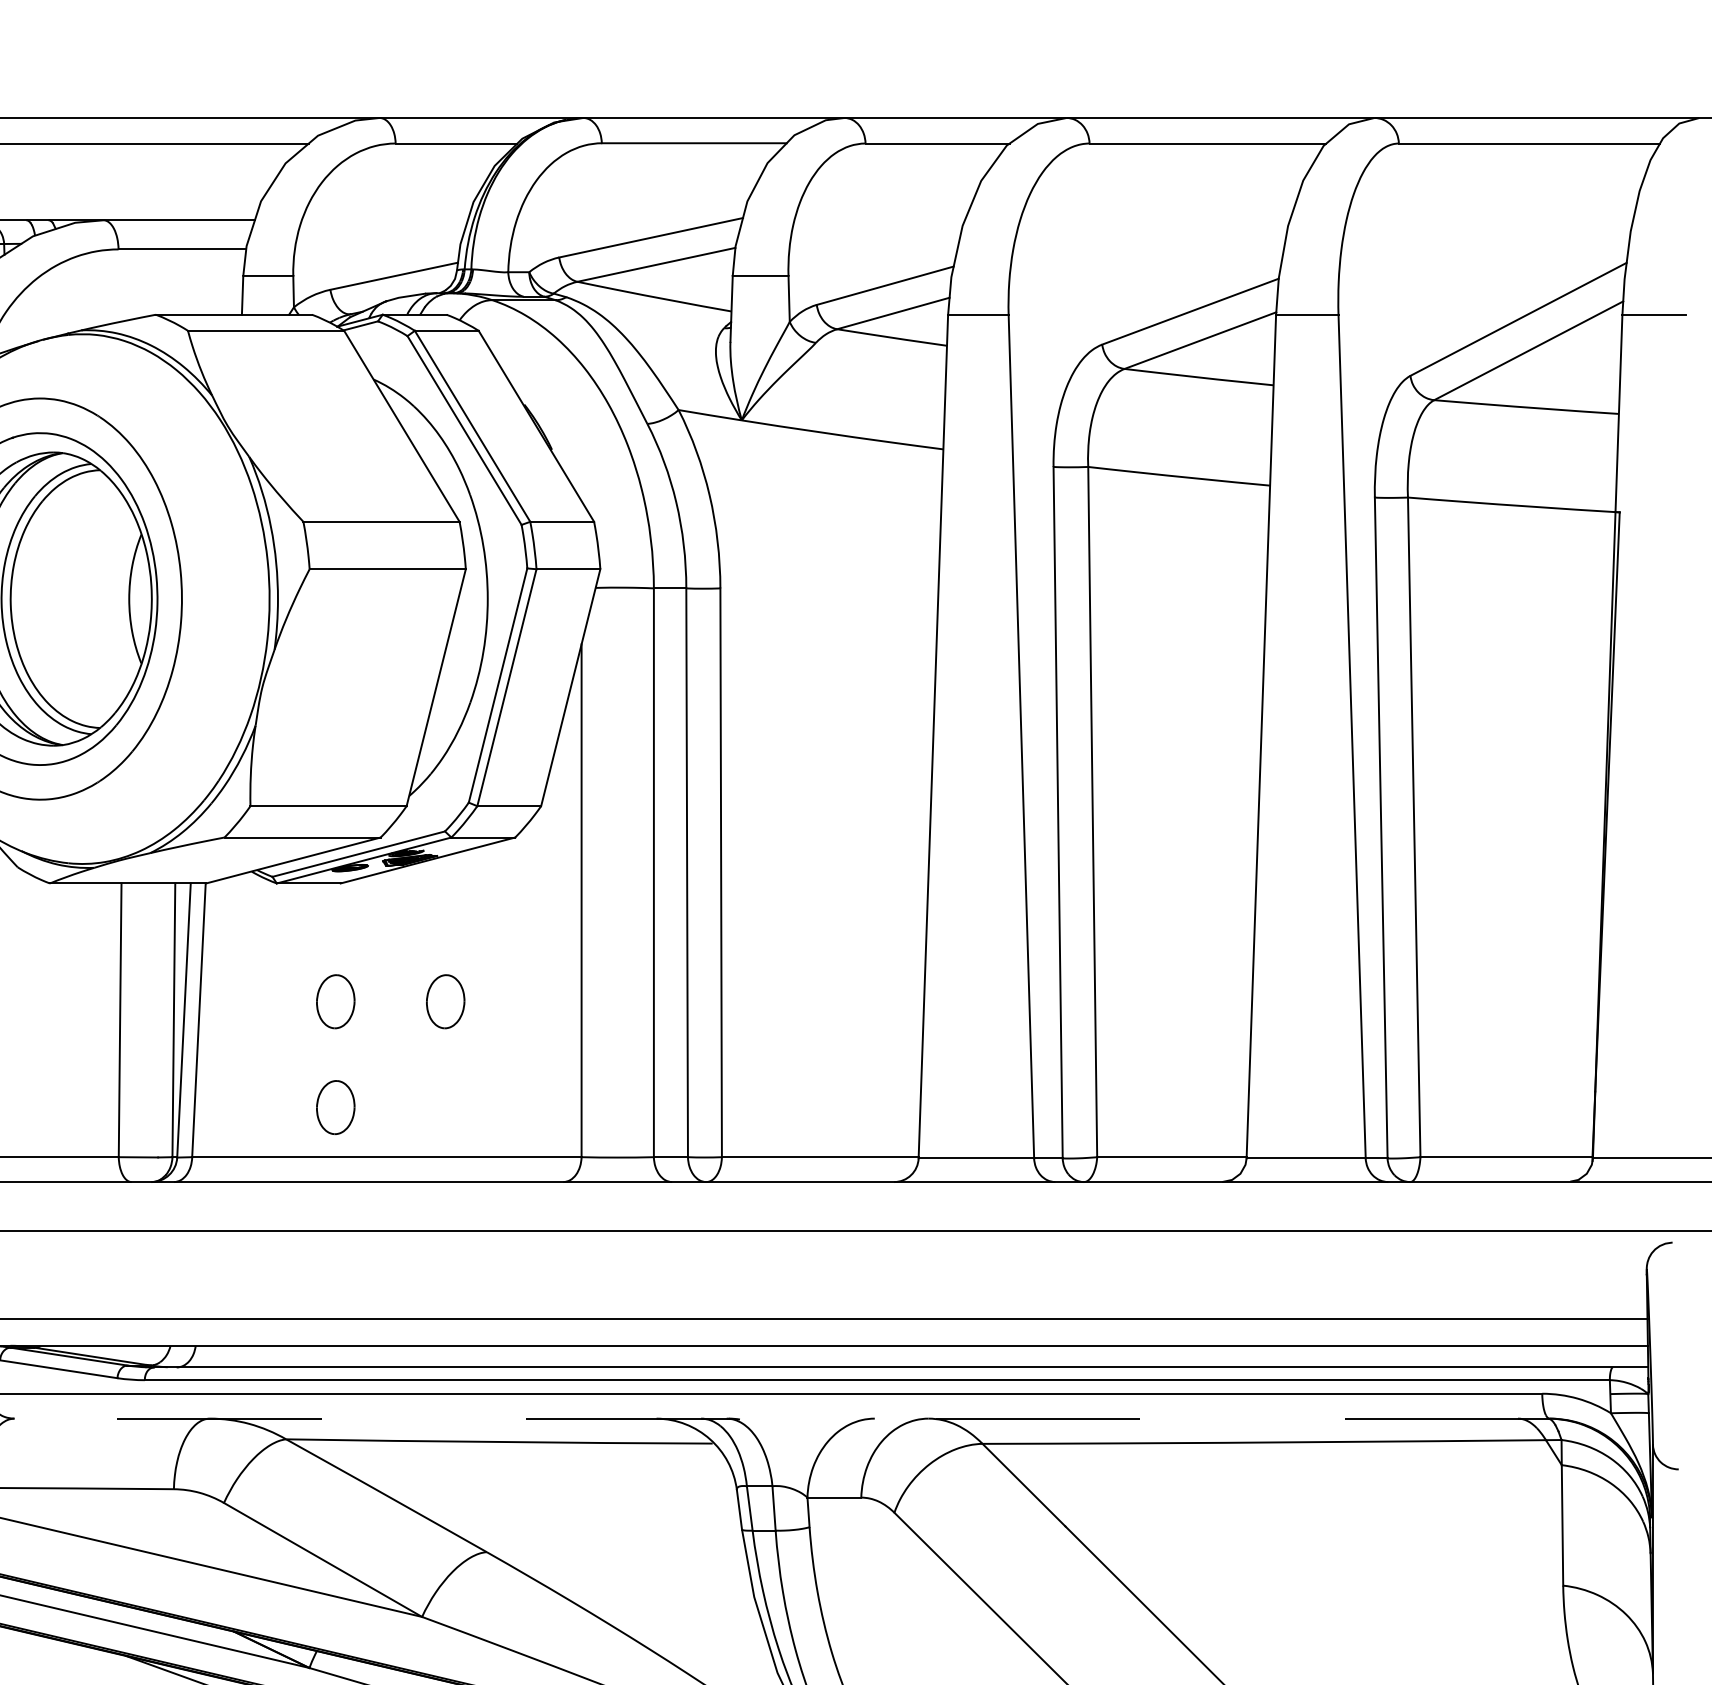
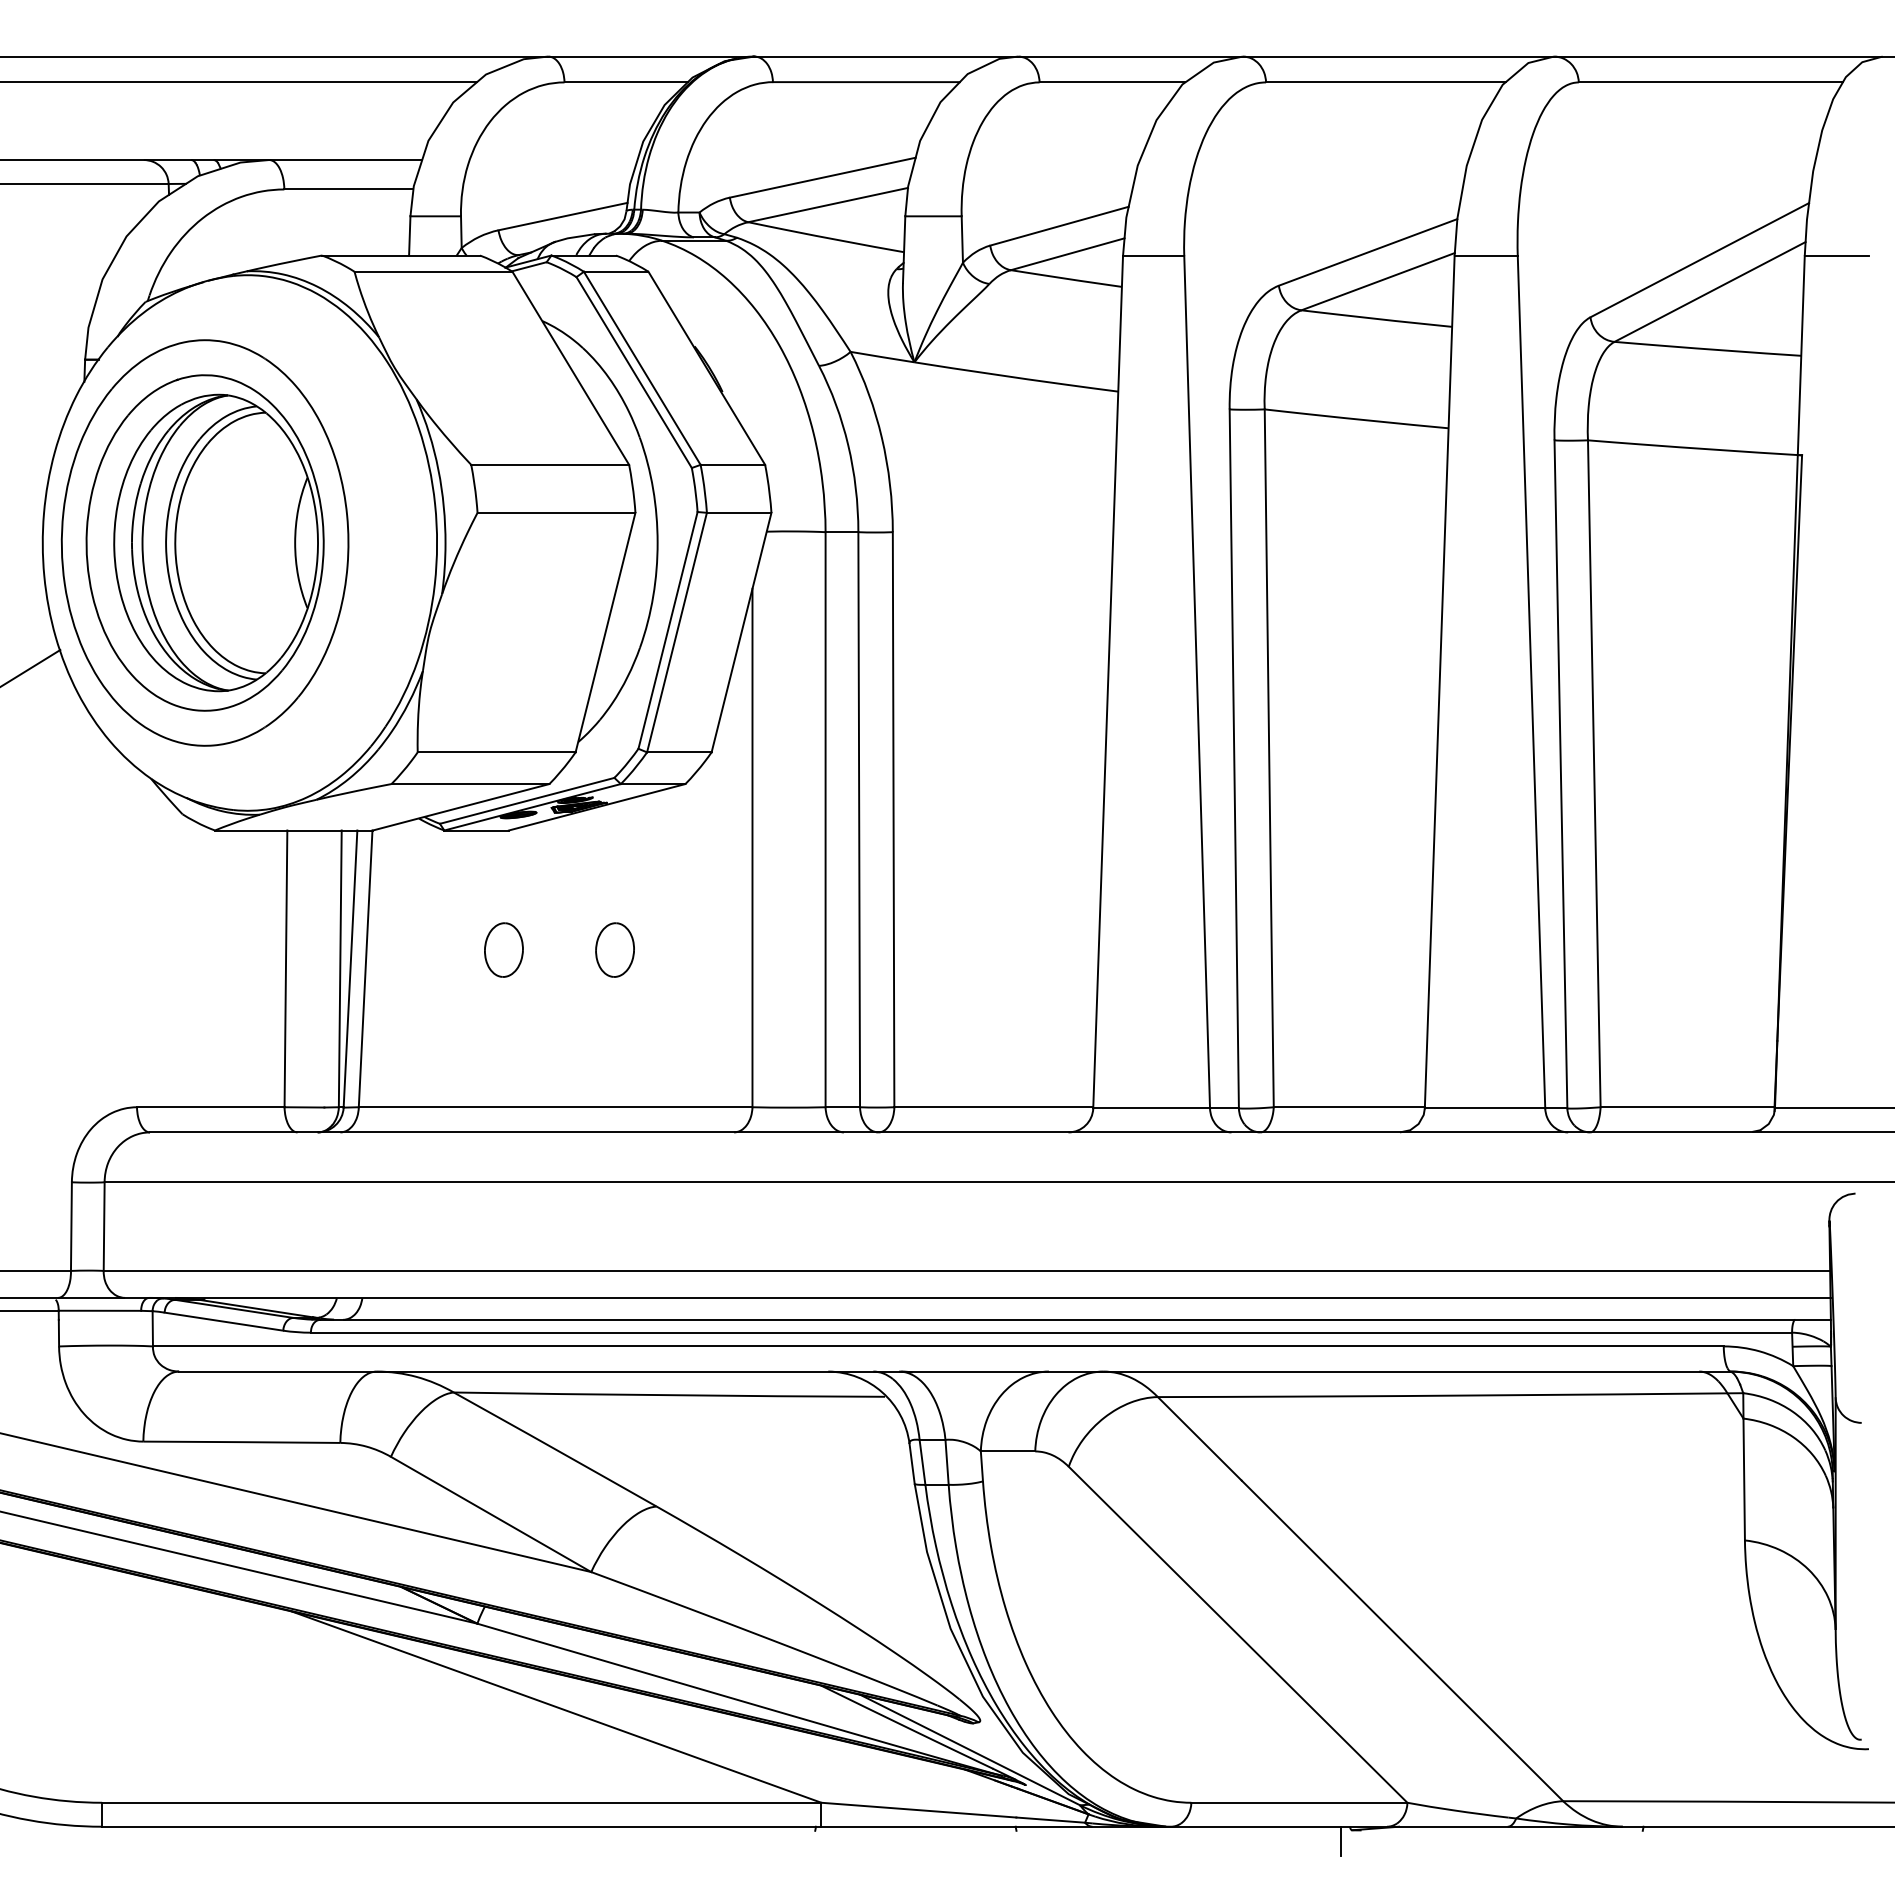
part: (335, 1106) -> (503, 1056), removed
line: (782, 1418) -> (955, 1371), dashed -> solid

